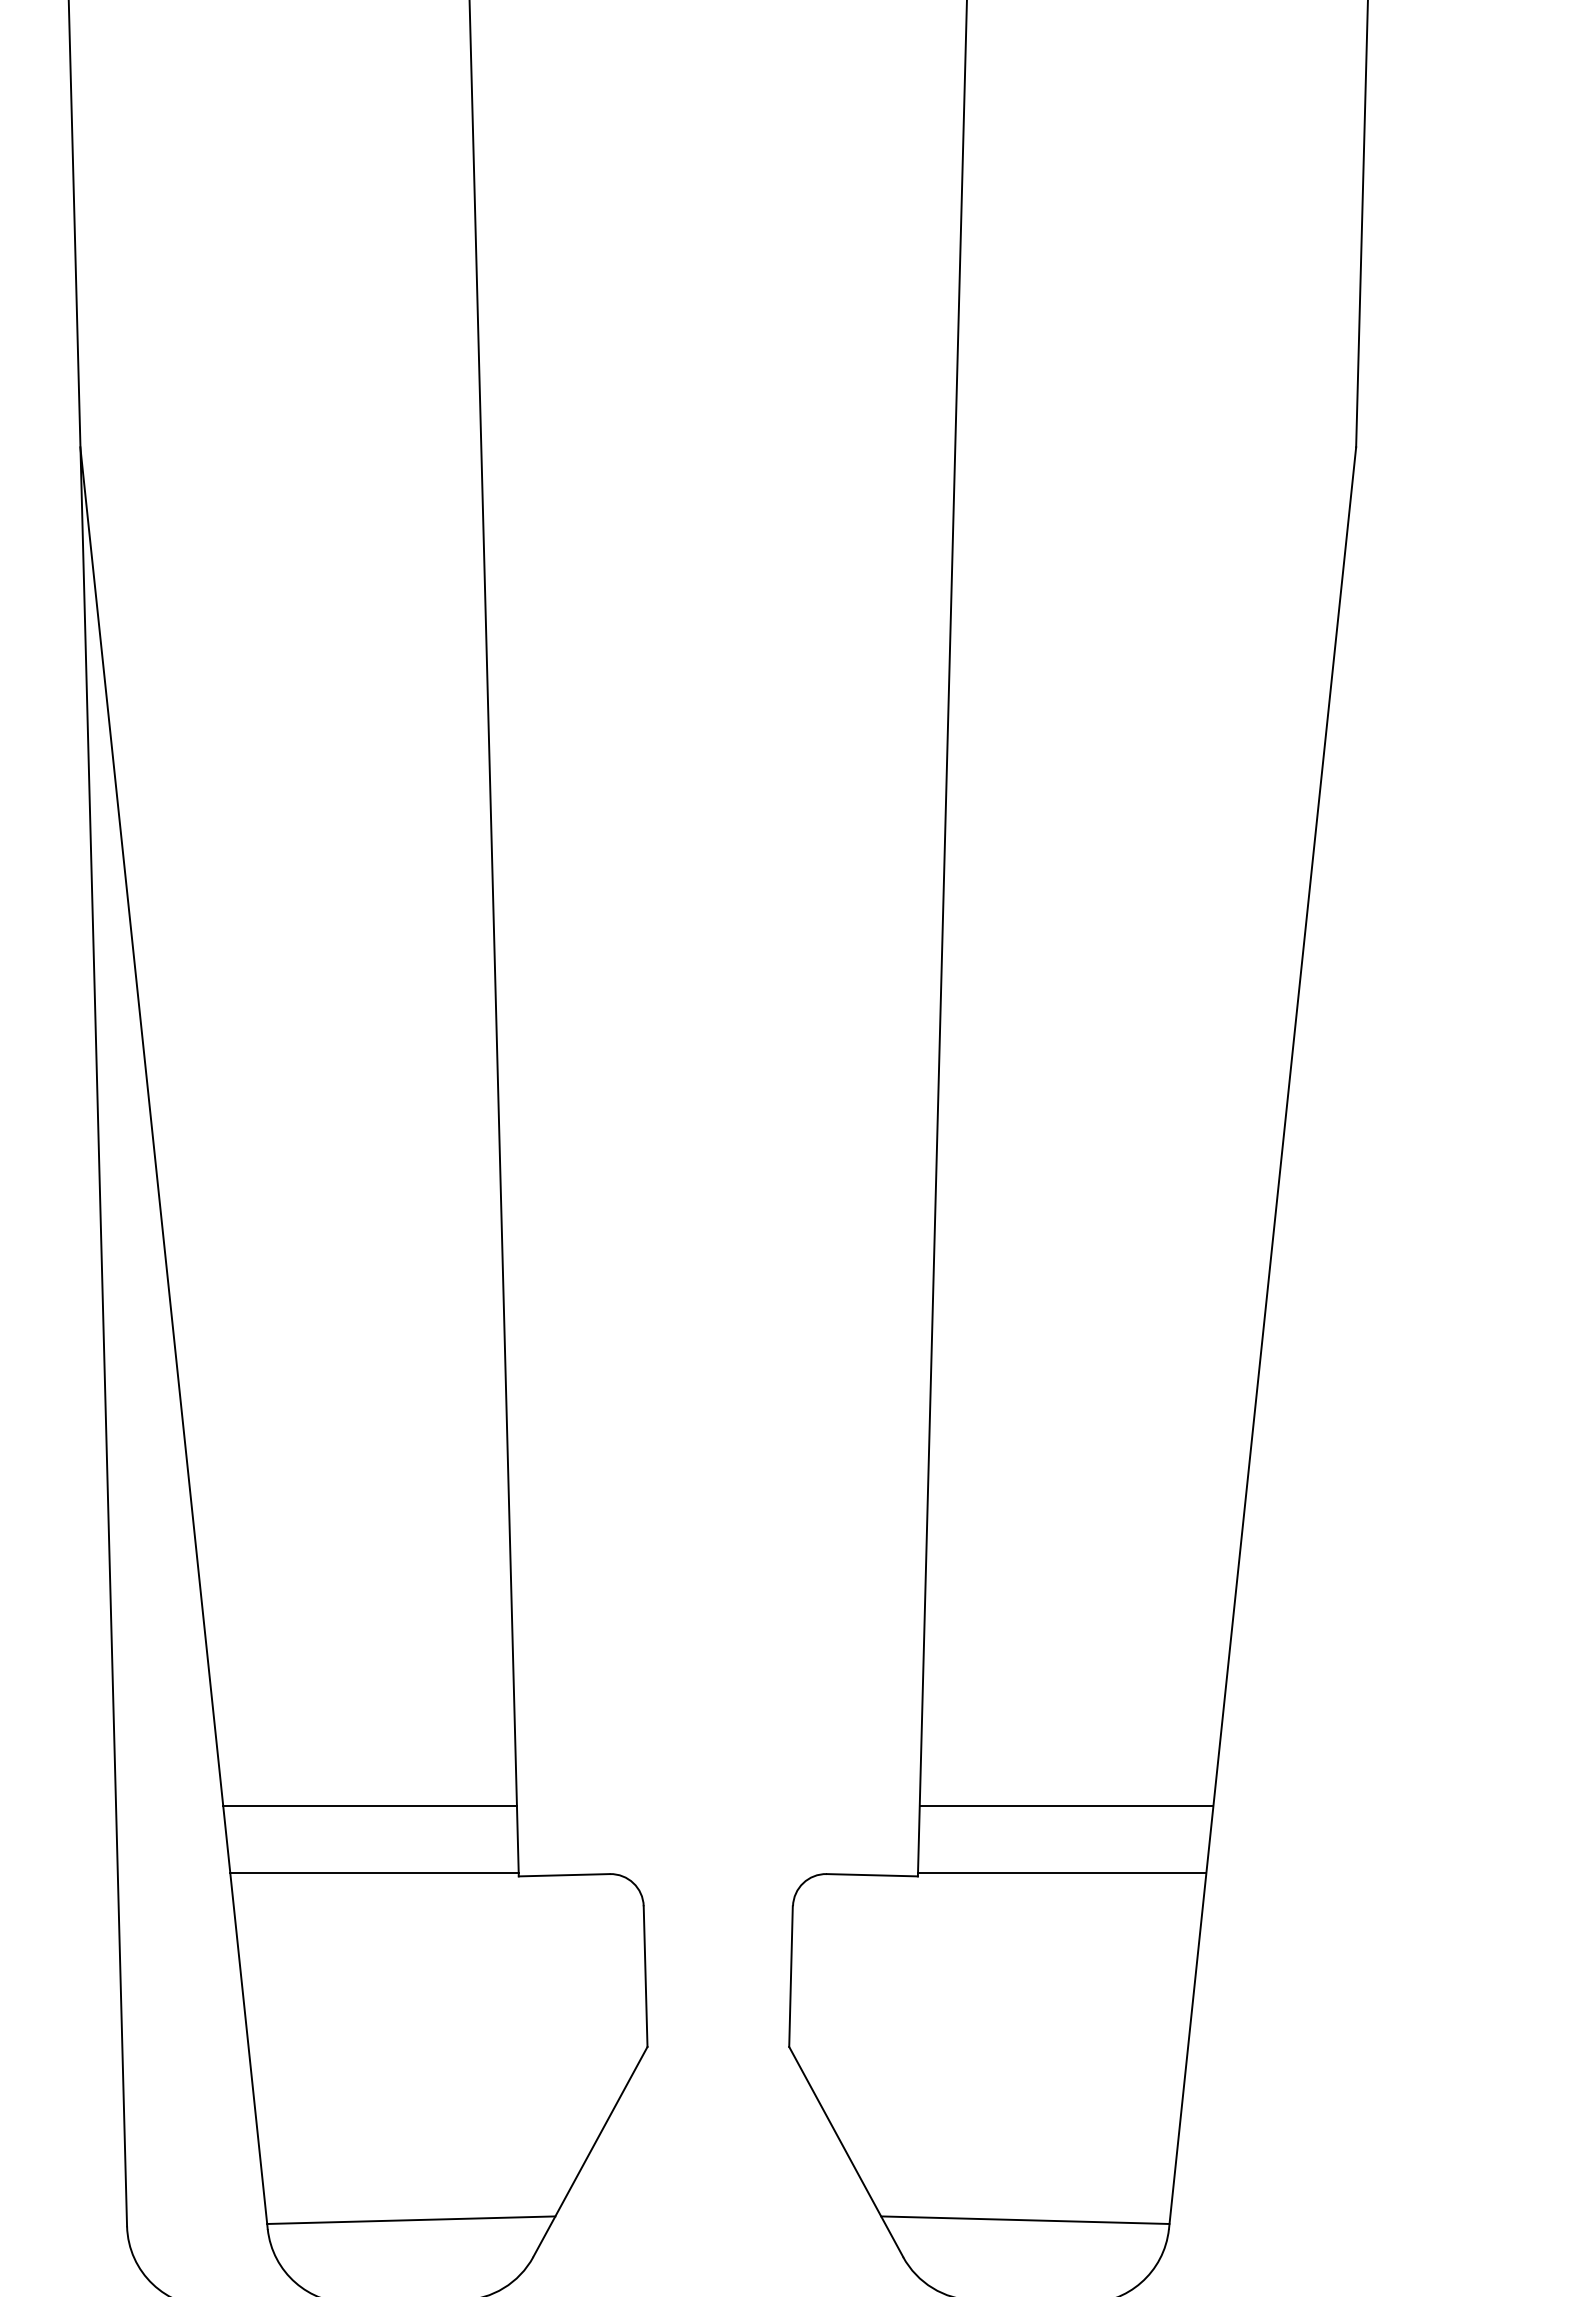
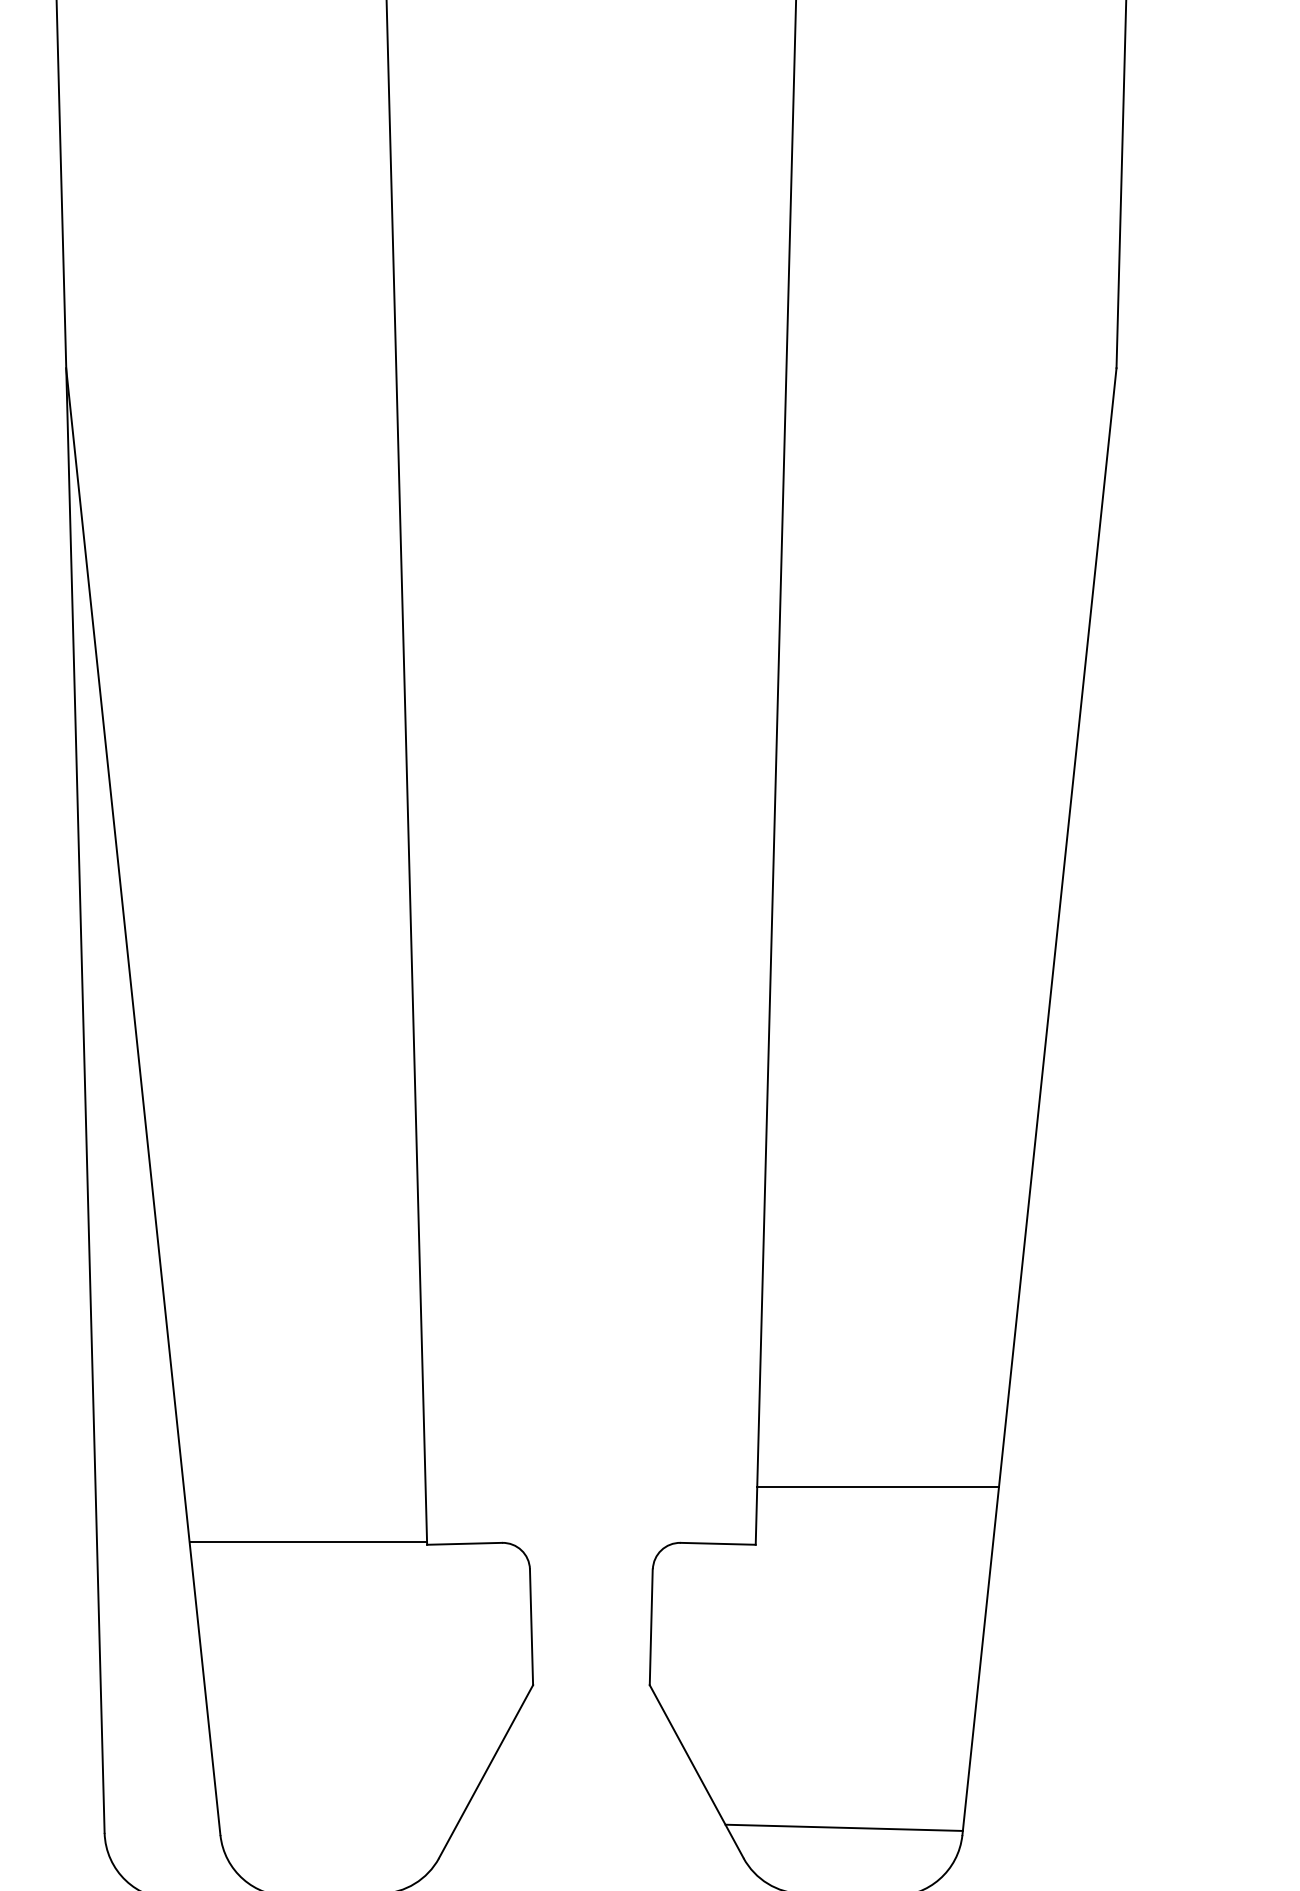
line: (369, 1805) -> (304, 1486), removed
line: (1061, 1873) -> (873, 1542), removed
line: (411, 2219) -> (338, 1827), removed

